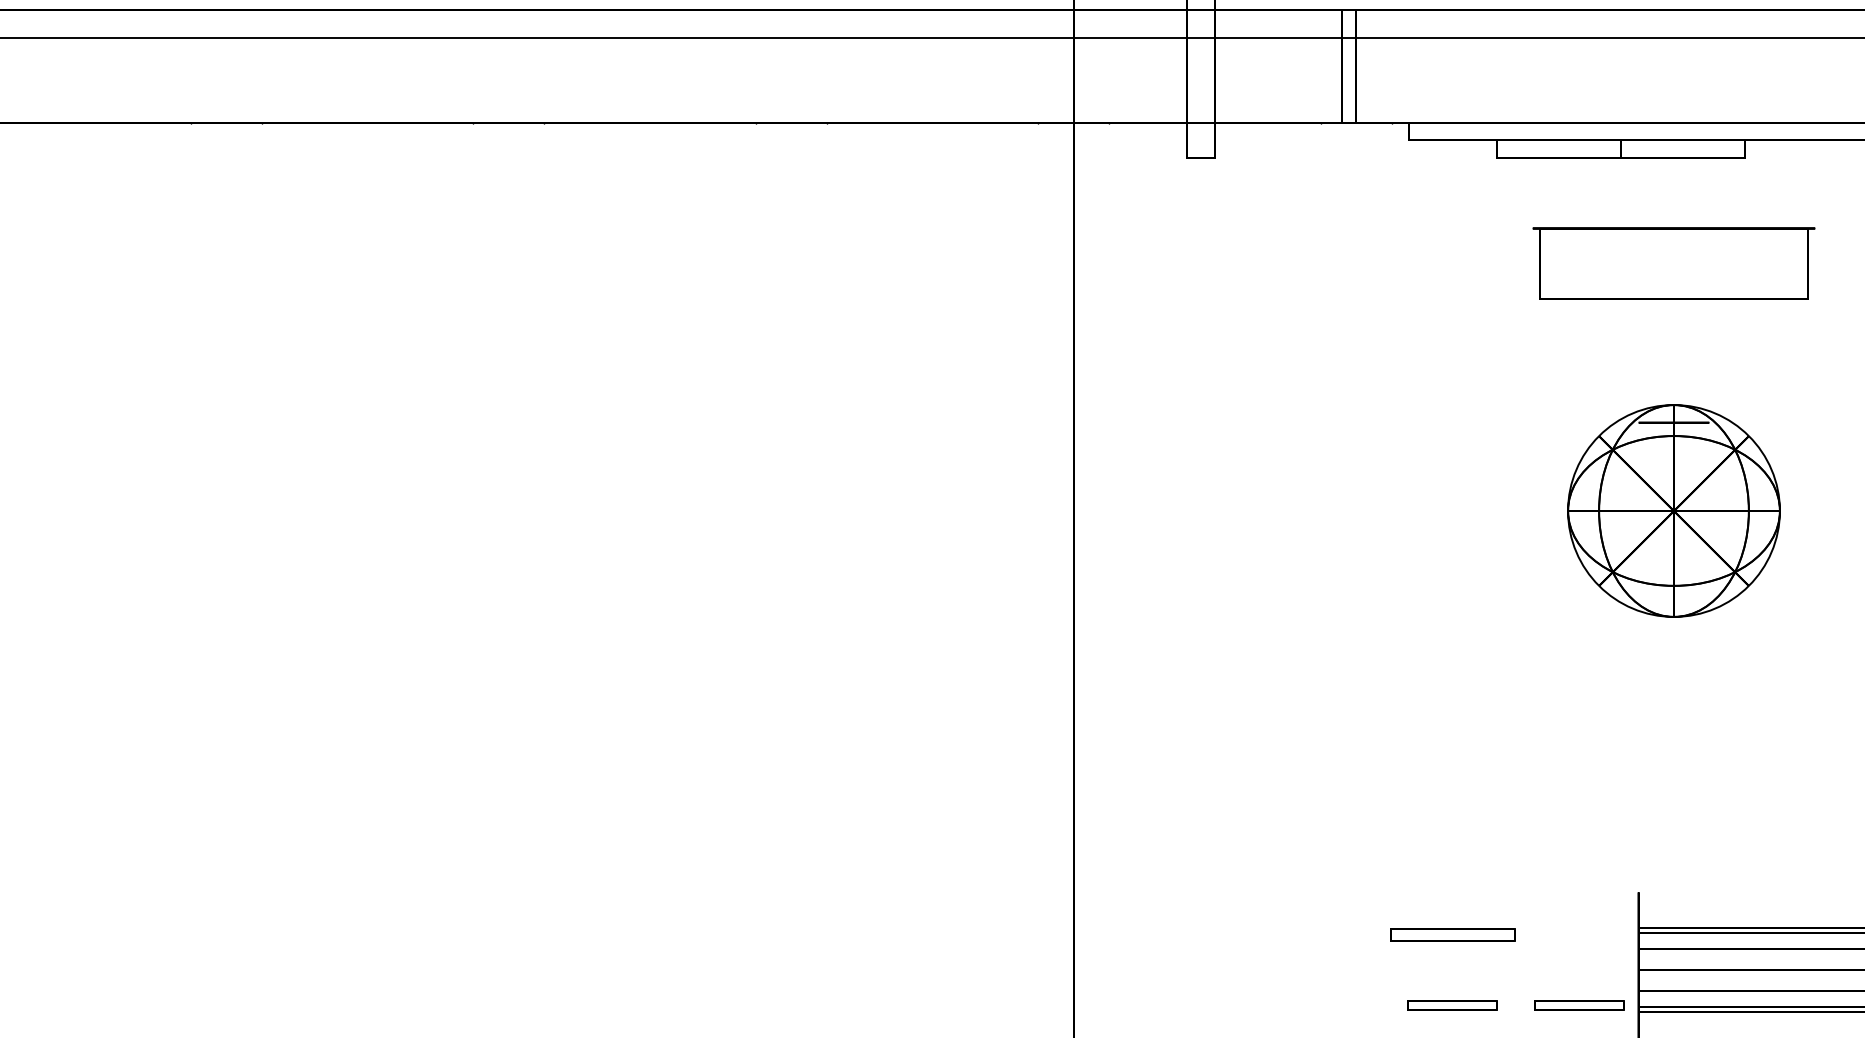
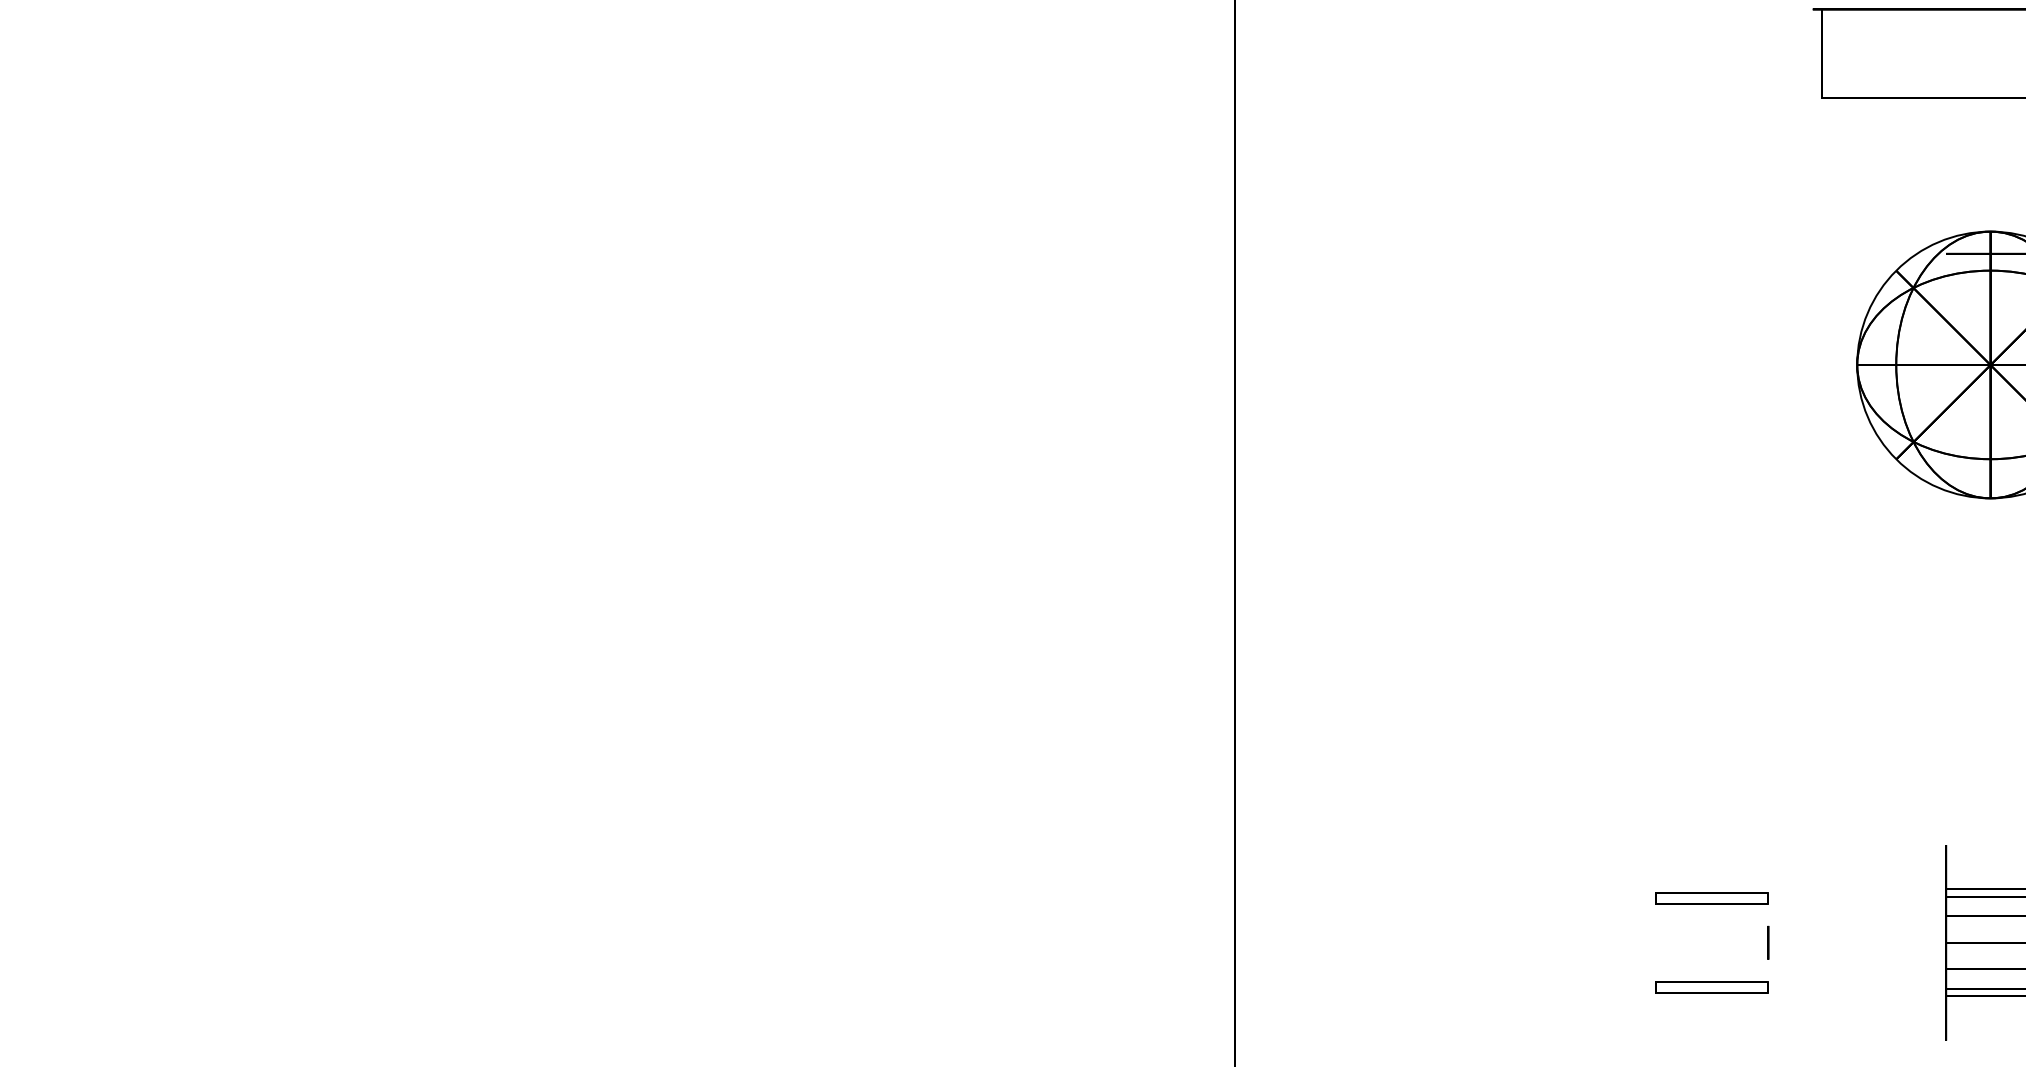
part: (1452, 934) -> (1711, 898), size x0.71
circle: (1497, 969) -> (1768, 942), added
part: (1579, 1005) -> (1871, 987), removed

